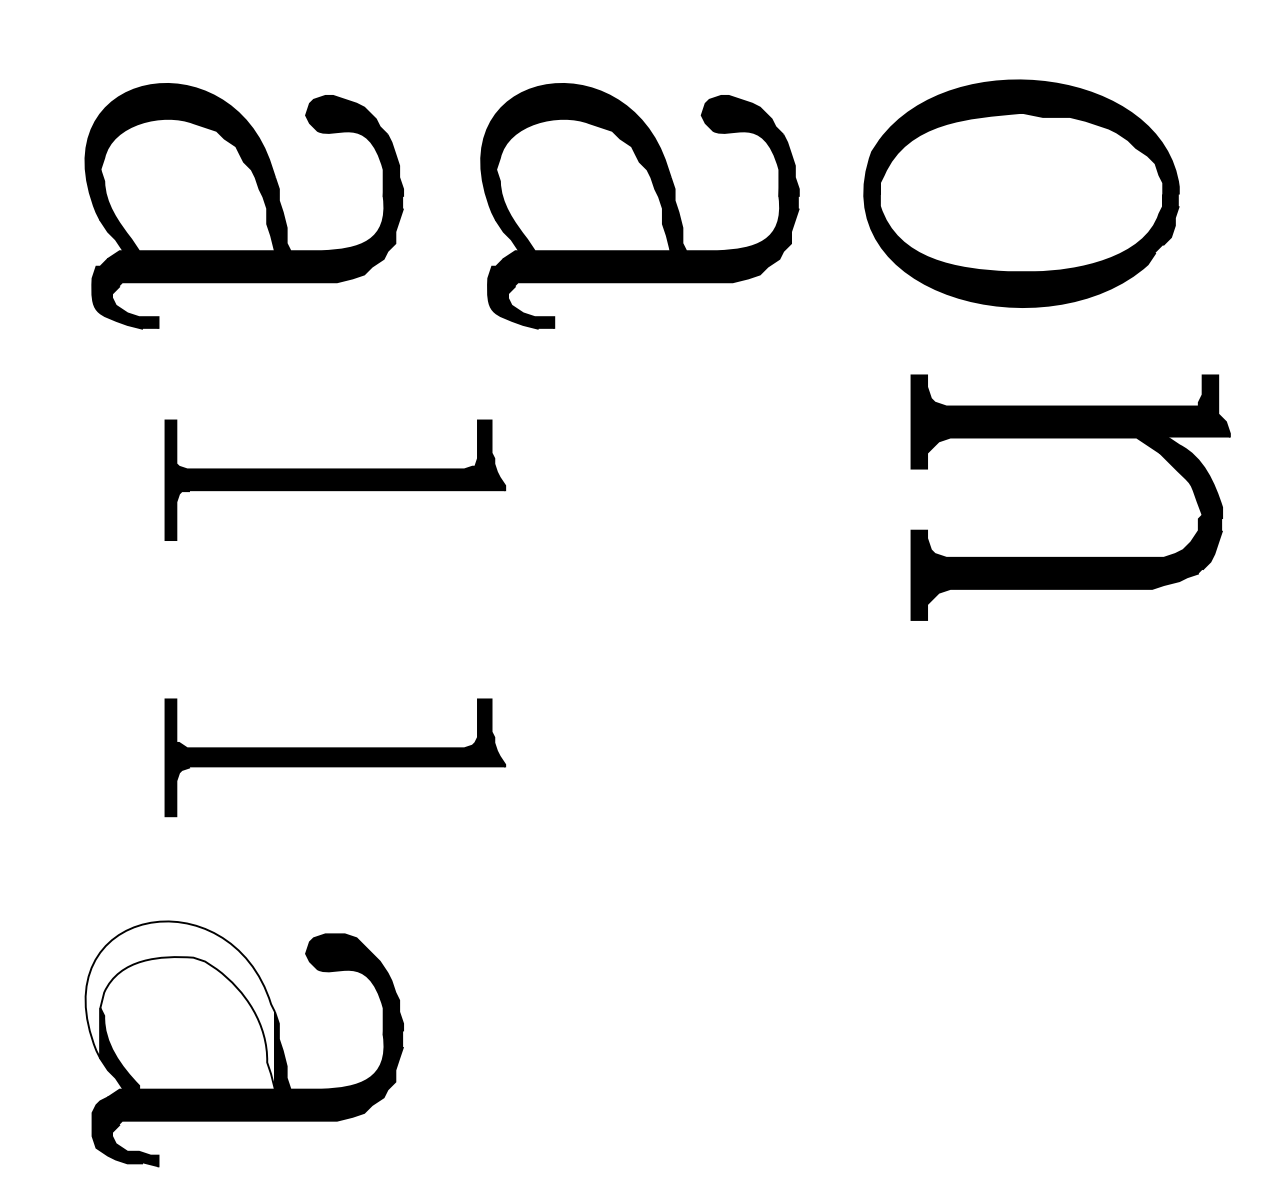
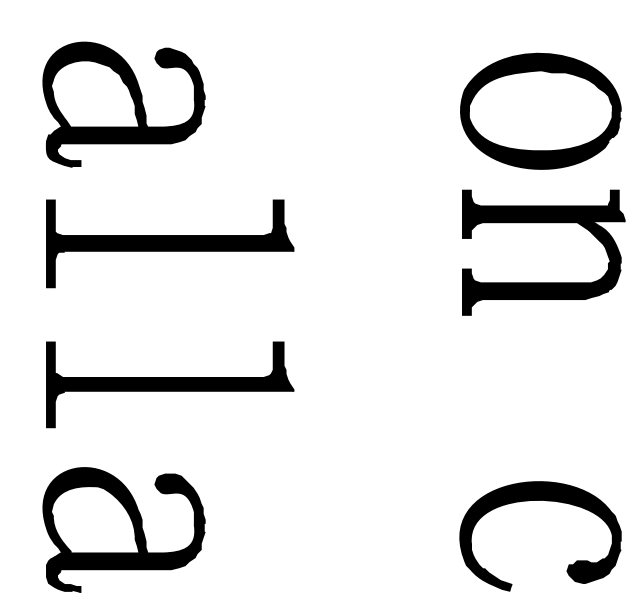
part: (1020, 192) -> (540, 110), moved
part: (638, 205) -> (324, 104), removed
part: (335, 479) -> (170, 243), size x1.43
part: (335, 757) -> (170, 384), size x1.43
part: (1075, 987) -> (546, 501), added
fill: (180, 1005) -> (91, 510), added

